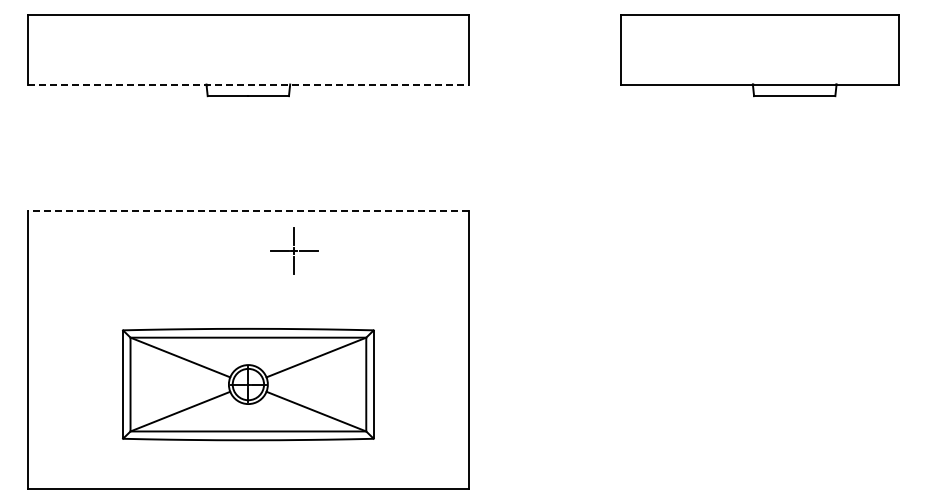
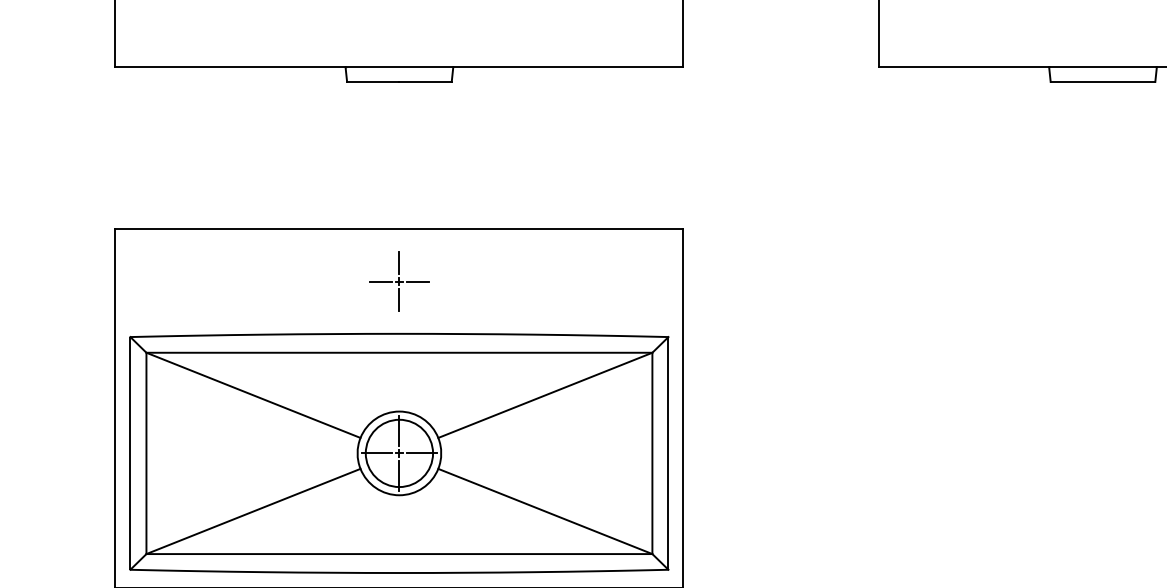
line: (248, 84) -> (399, 66), dashed -> solid
line: (248, 210) -> (399, 229), dashed -> solid
part: (294, 250) -> (399, 280), moved
part: (248, 384) -> (399, 453), size x1.67

